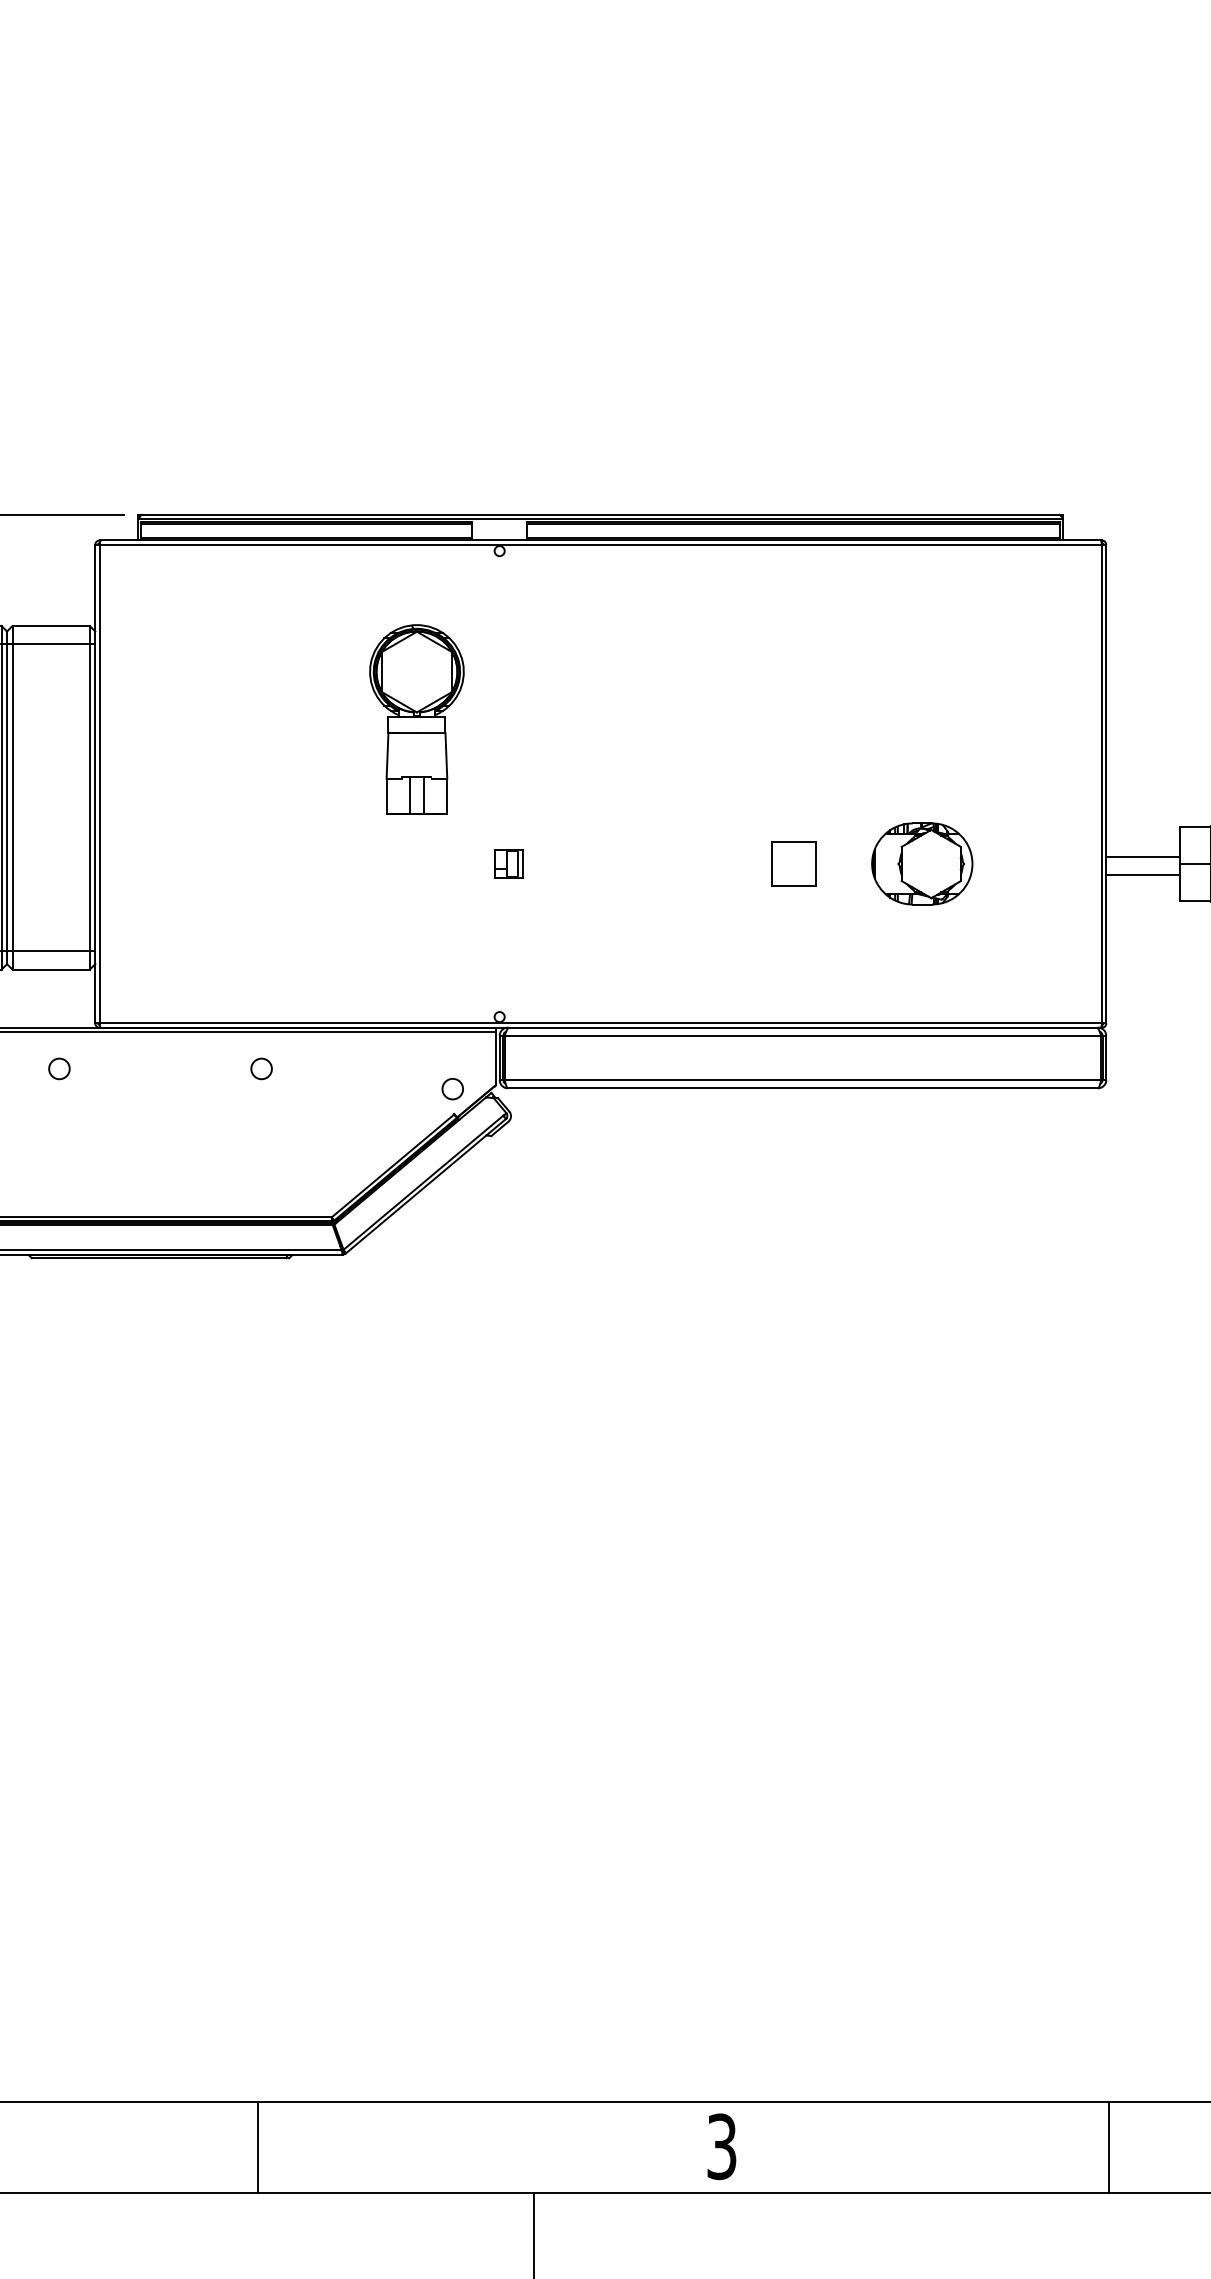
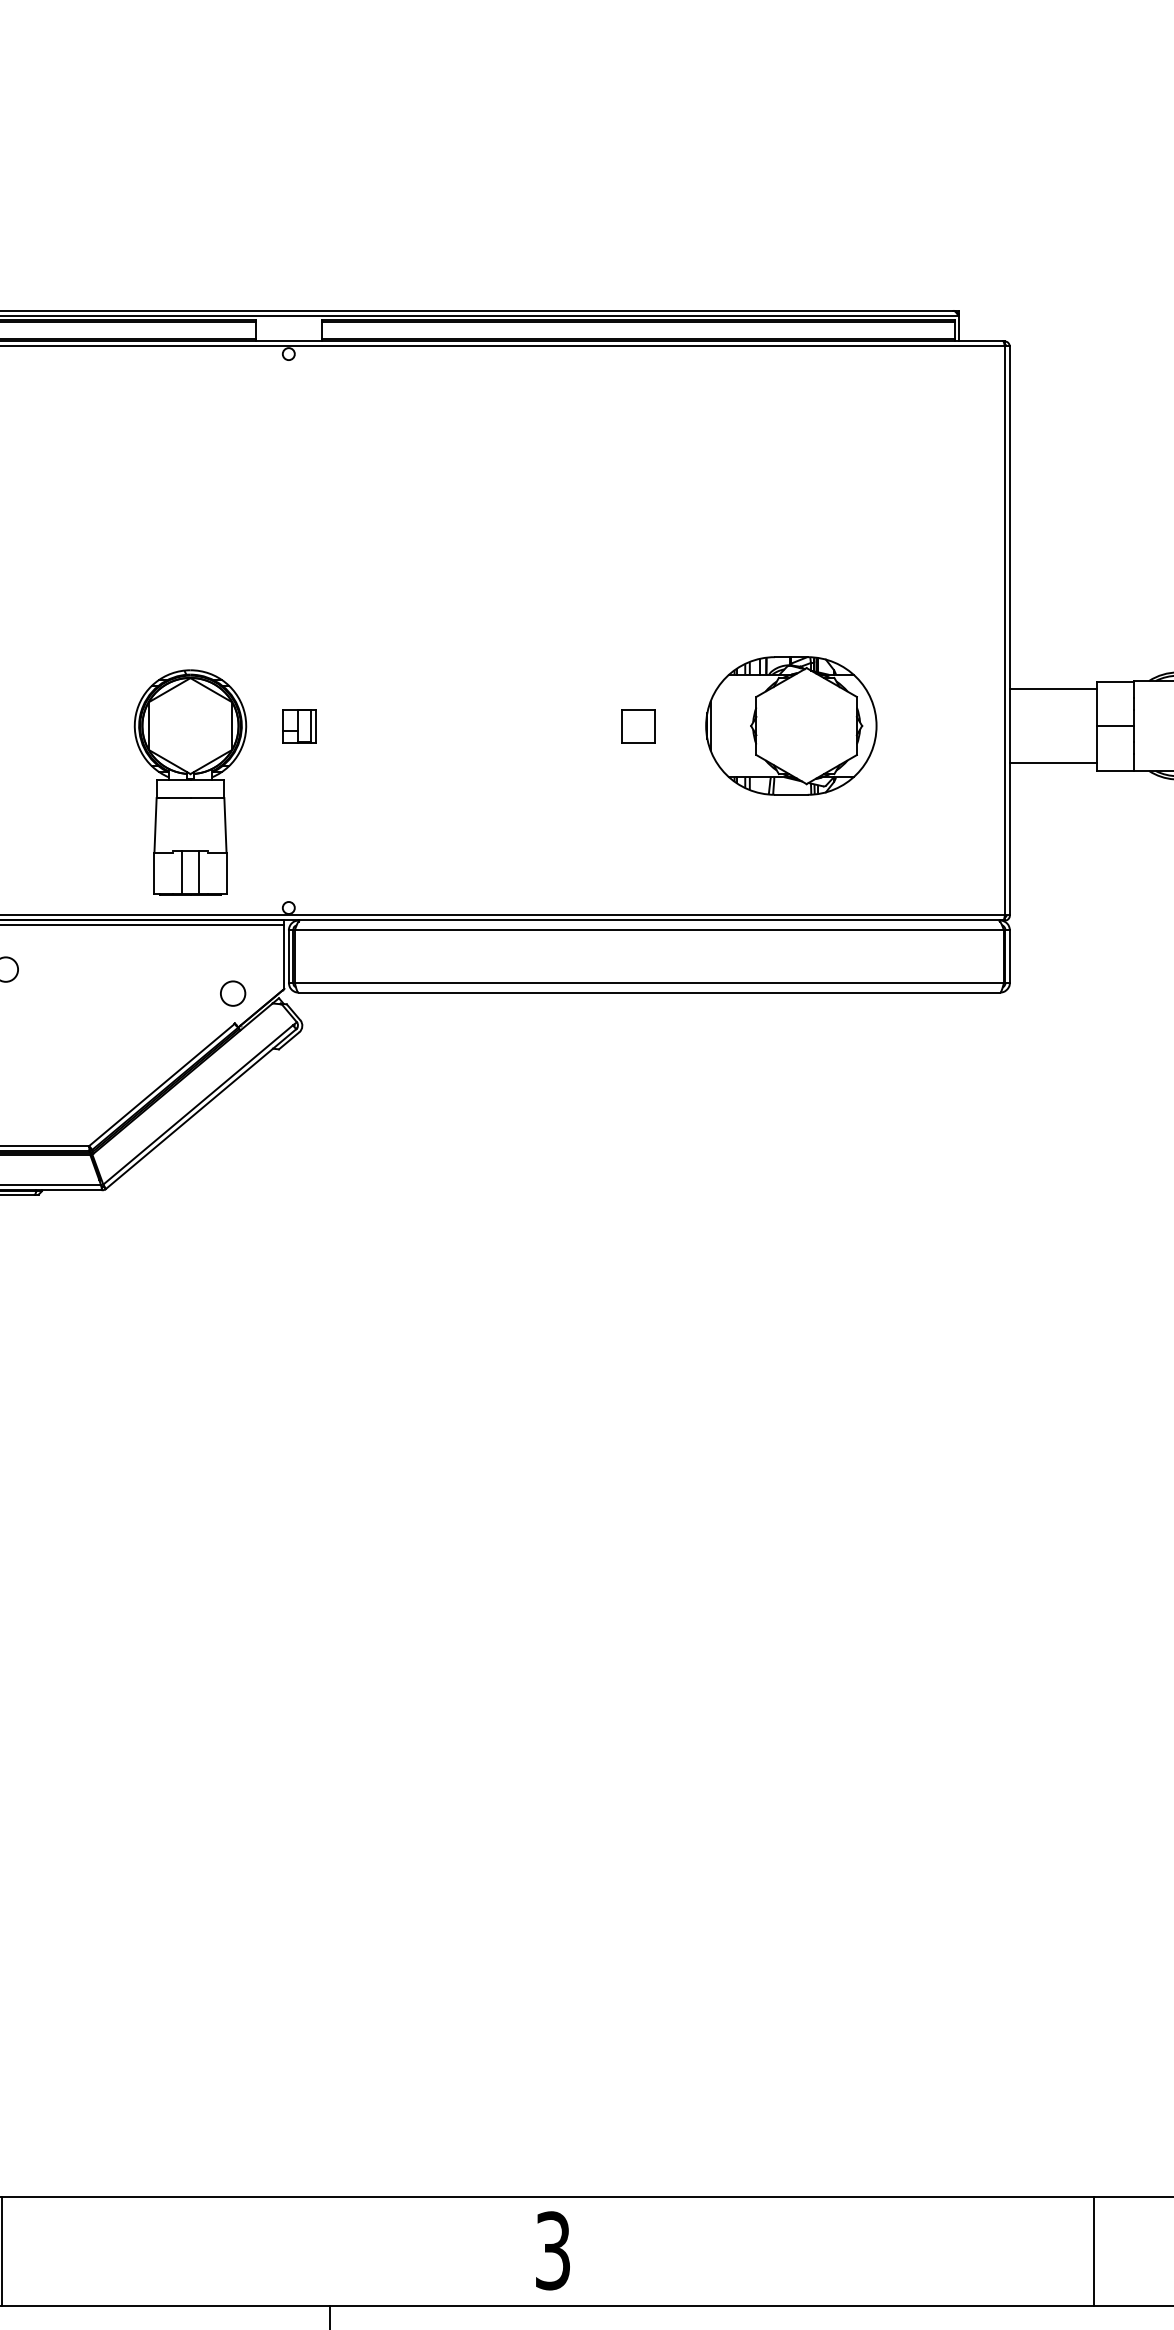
part: (416, 719) -> (189, 782), moved
line: (1142, 857) -> (1052, 763), moved
part: (793, 863) -> (638, 725), size x0.62
part: (921, 863) -> (790, 725), size x1.43
line: (1142, 875) -> (1052, 689), moved
line: (1109, 2147) -> (1094, 2251), moved

